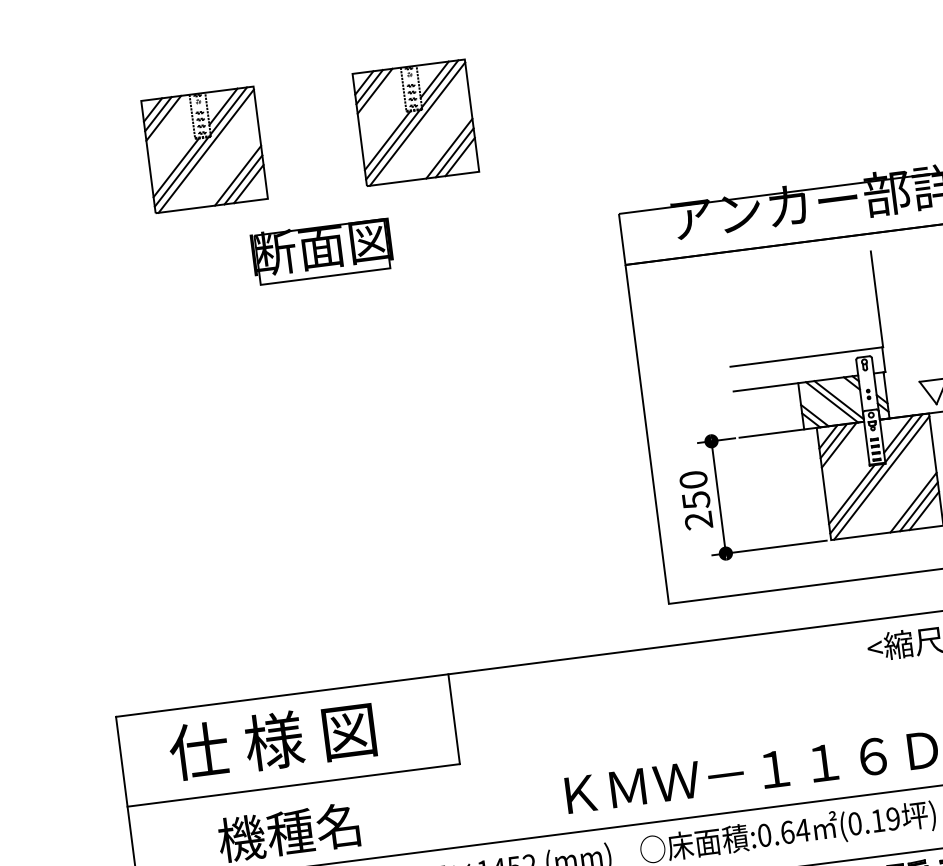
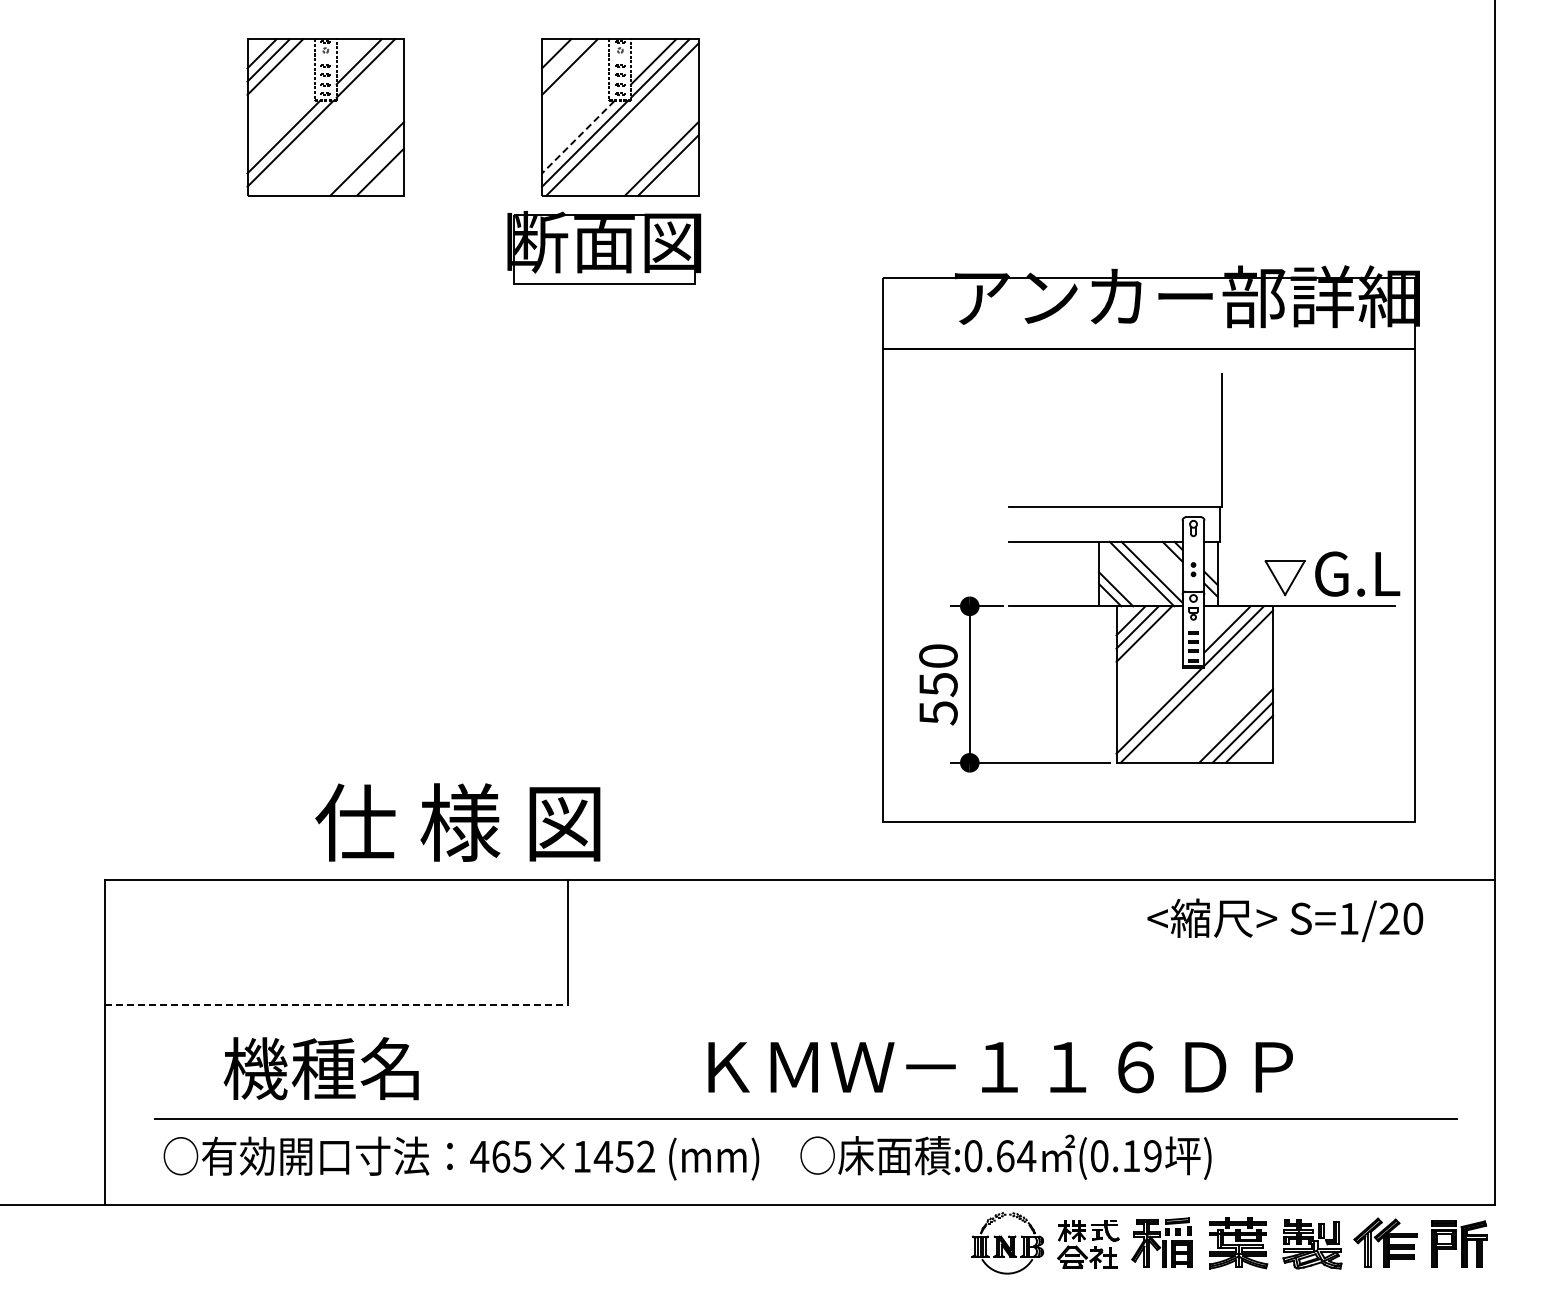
line: (369, 87) -> (563, 60), removed
line: (387, 141) -> (577, 137), solid -> dashed
line: (206, 151) -> (327, 119), removed
line: (459, 156) -> (674, 171), removed
line: (243, 179) -> (373, 165), removed
part: (322, 250) -> (604, 247), moved
line: (851, 494) -> (1152, 703), removed
text: (698, 521) -> (938, 713), 250 -> 550
text: (272, 741) -> (457, 822), moved
line: (293, 785) -> (336, 1004), solid -> dashed

